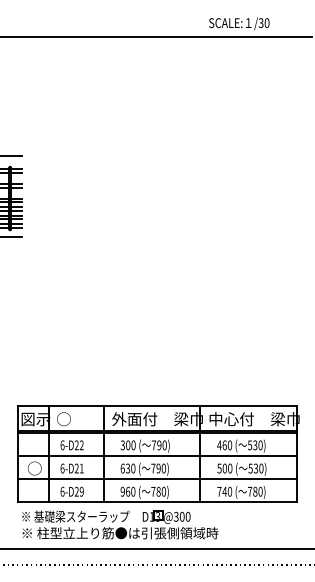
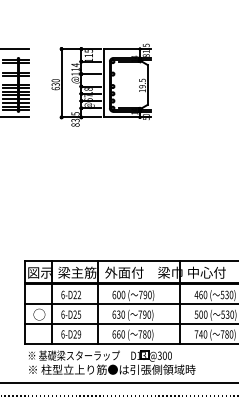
part: (107, 198) -> (101, 84), added
text: (79, 419) -> (77, 272), ○ -> 梁主筋
text: (122, 445) -> (114, 295), 300 -> 600
text: (81, 468) -> (79, 314), 6-D21 -> 6-D25
text: (122, 491) -> (114, 334), 960 -> 660

